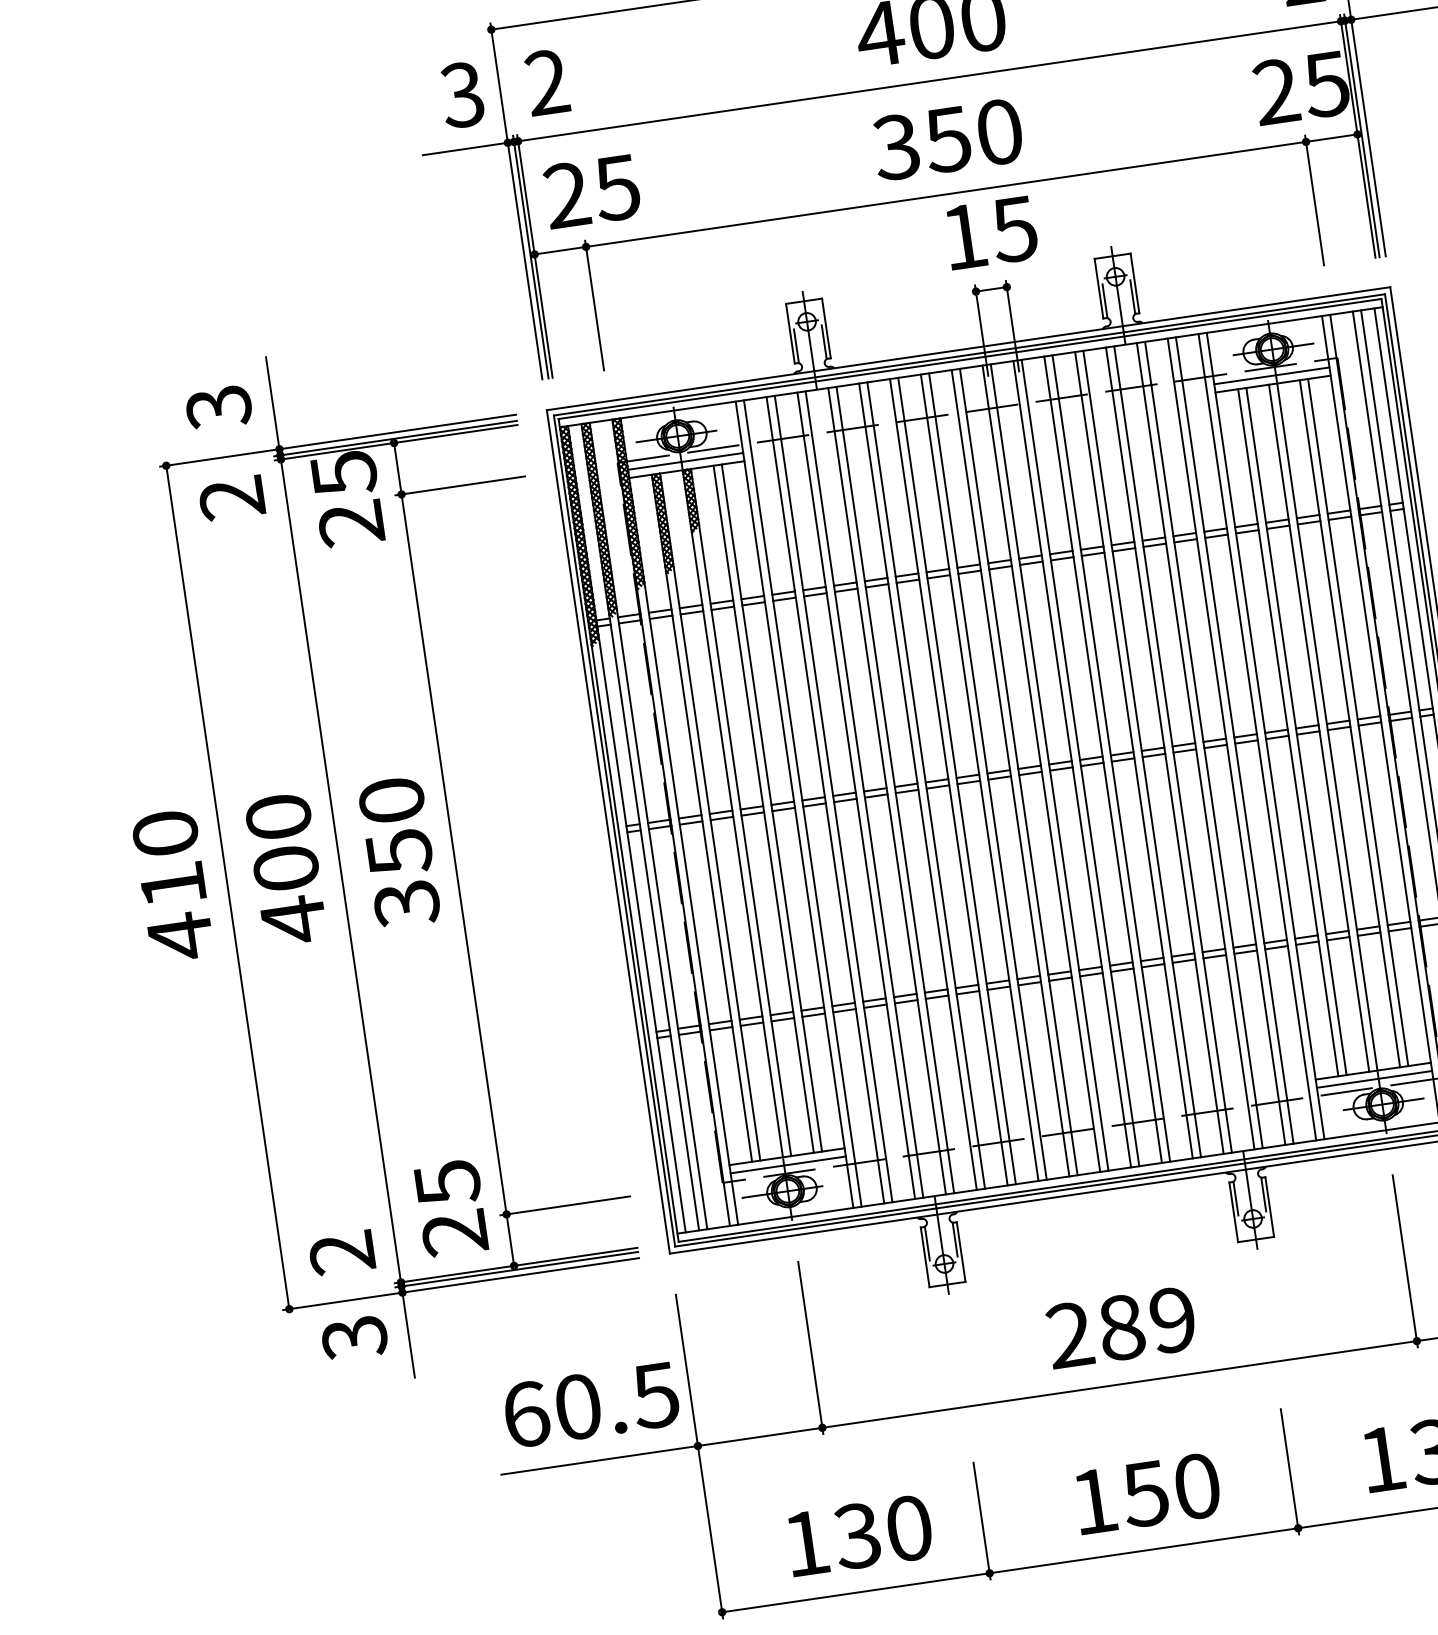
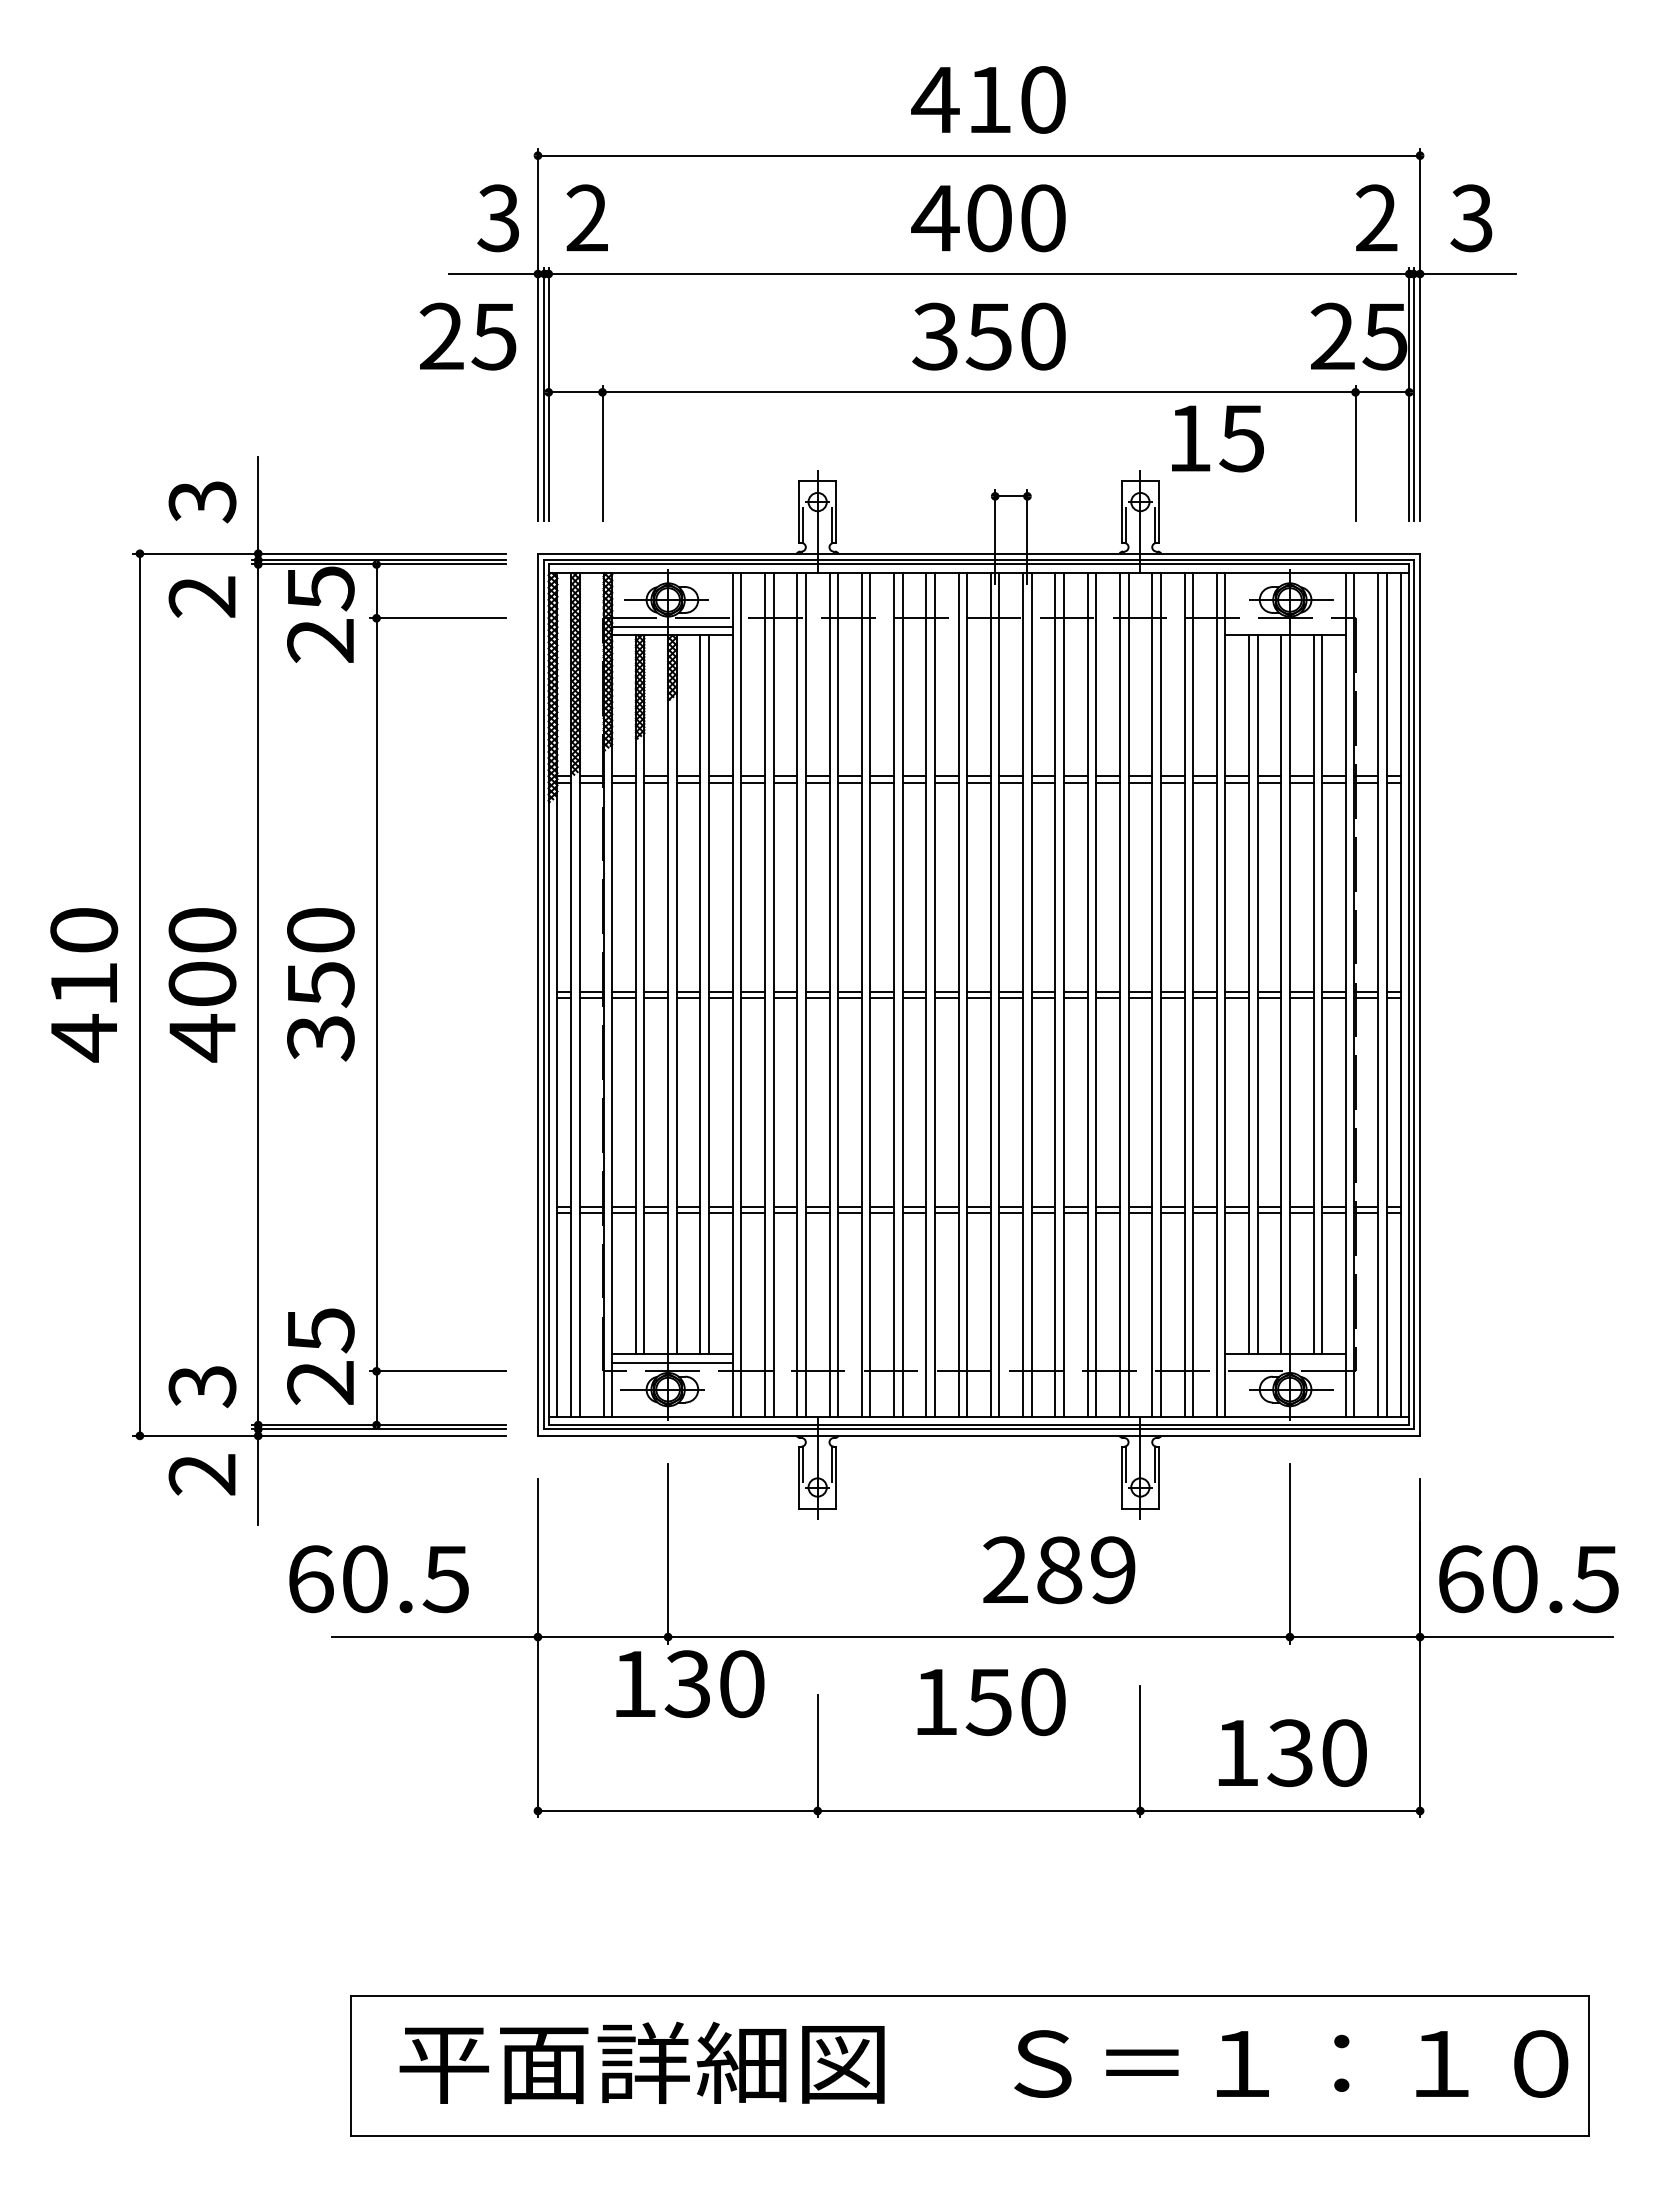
text: (591, 191) -> (467, 336), moved
text: (991, 232) -> (1217, 438), moved
line: (1271, 375) -> (1285, 626), removed
line: (1374, 1079) -> (1285, 1362), removed
text: (342, 1253) -> (202, 1386), 2 -> 3
text: (1121, 1327) -> (1059, 1570), moved
text: (354, 1338) -> (202, 1475), 3 -> 2
text: (591, 1405) -> (378, 1579), moved
text: (1147, 1493) -> (991, 1701), moved
text: (859, 1535) -> (690, 1683), moved

